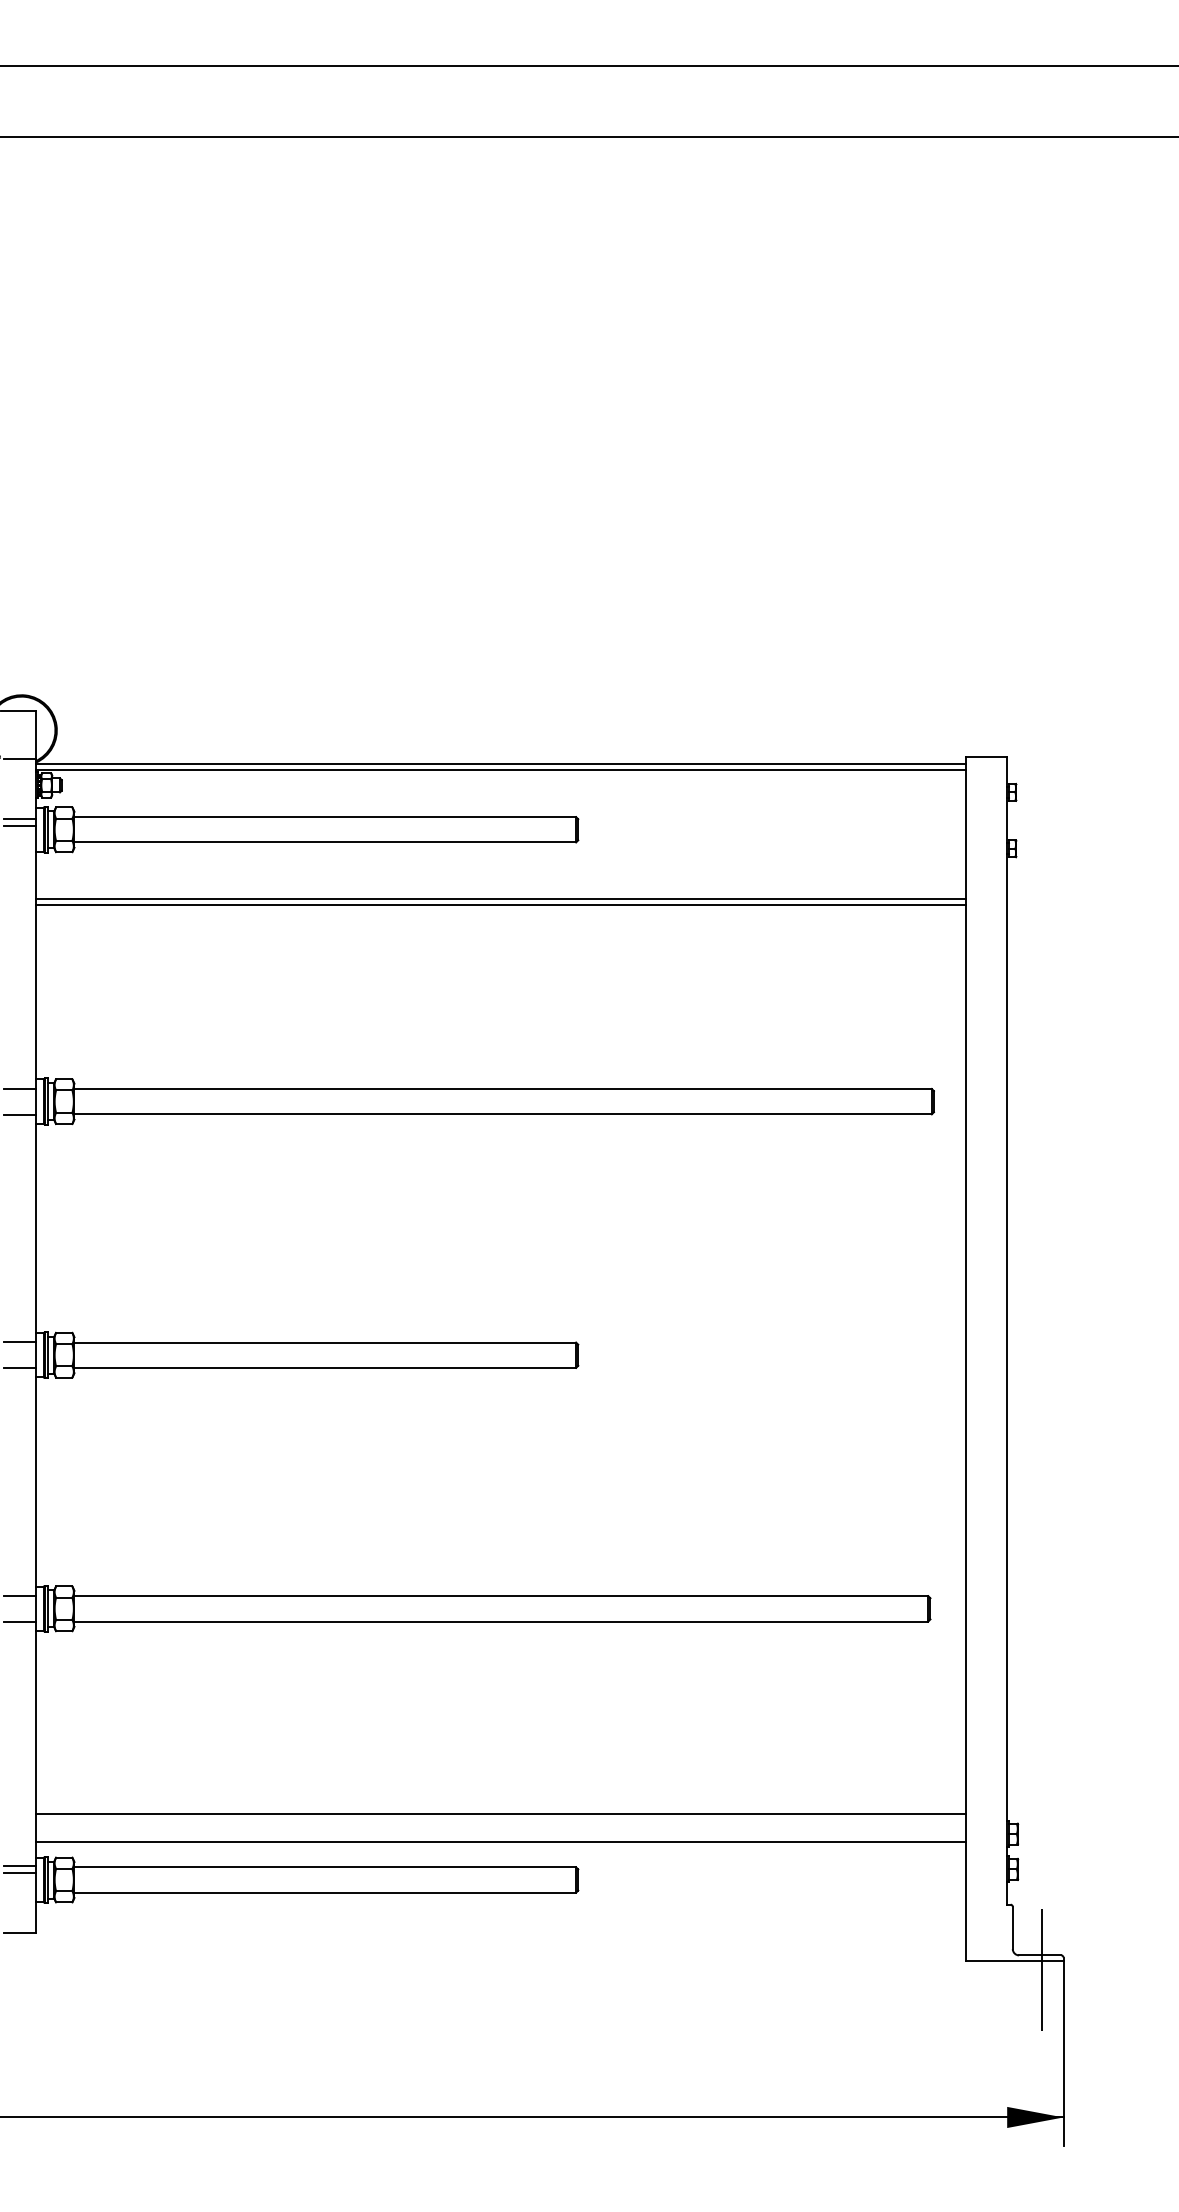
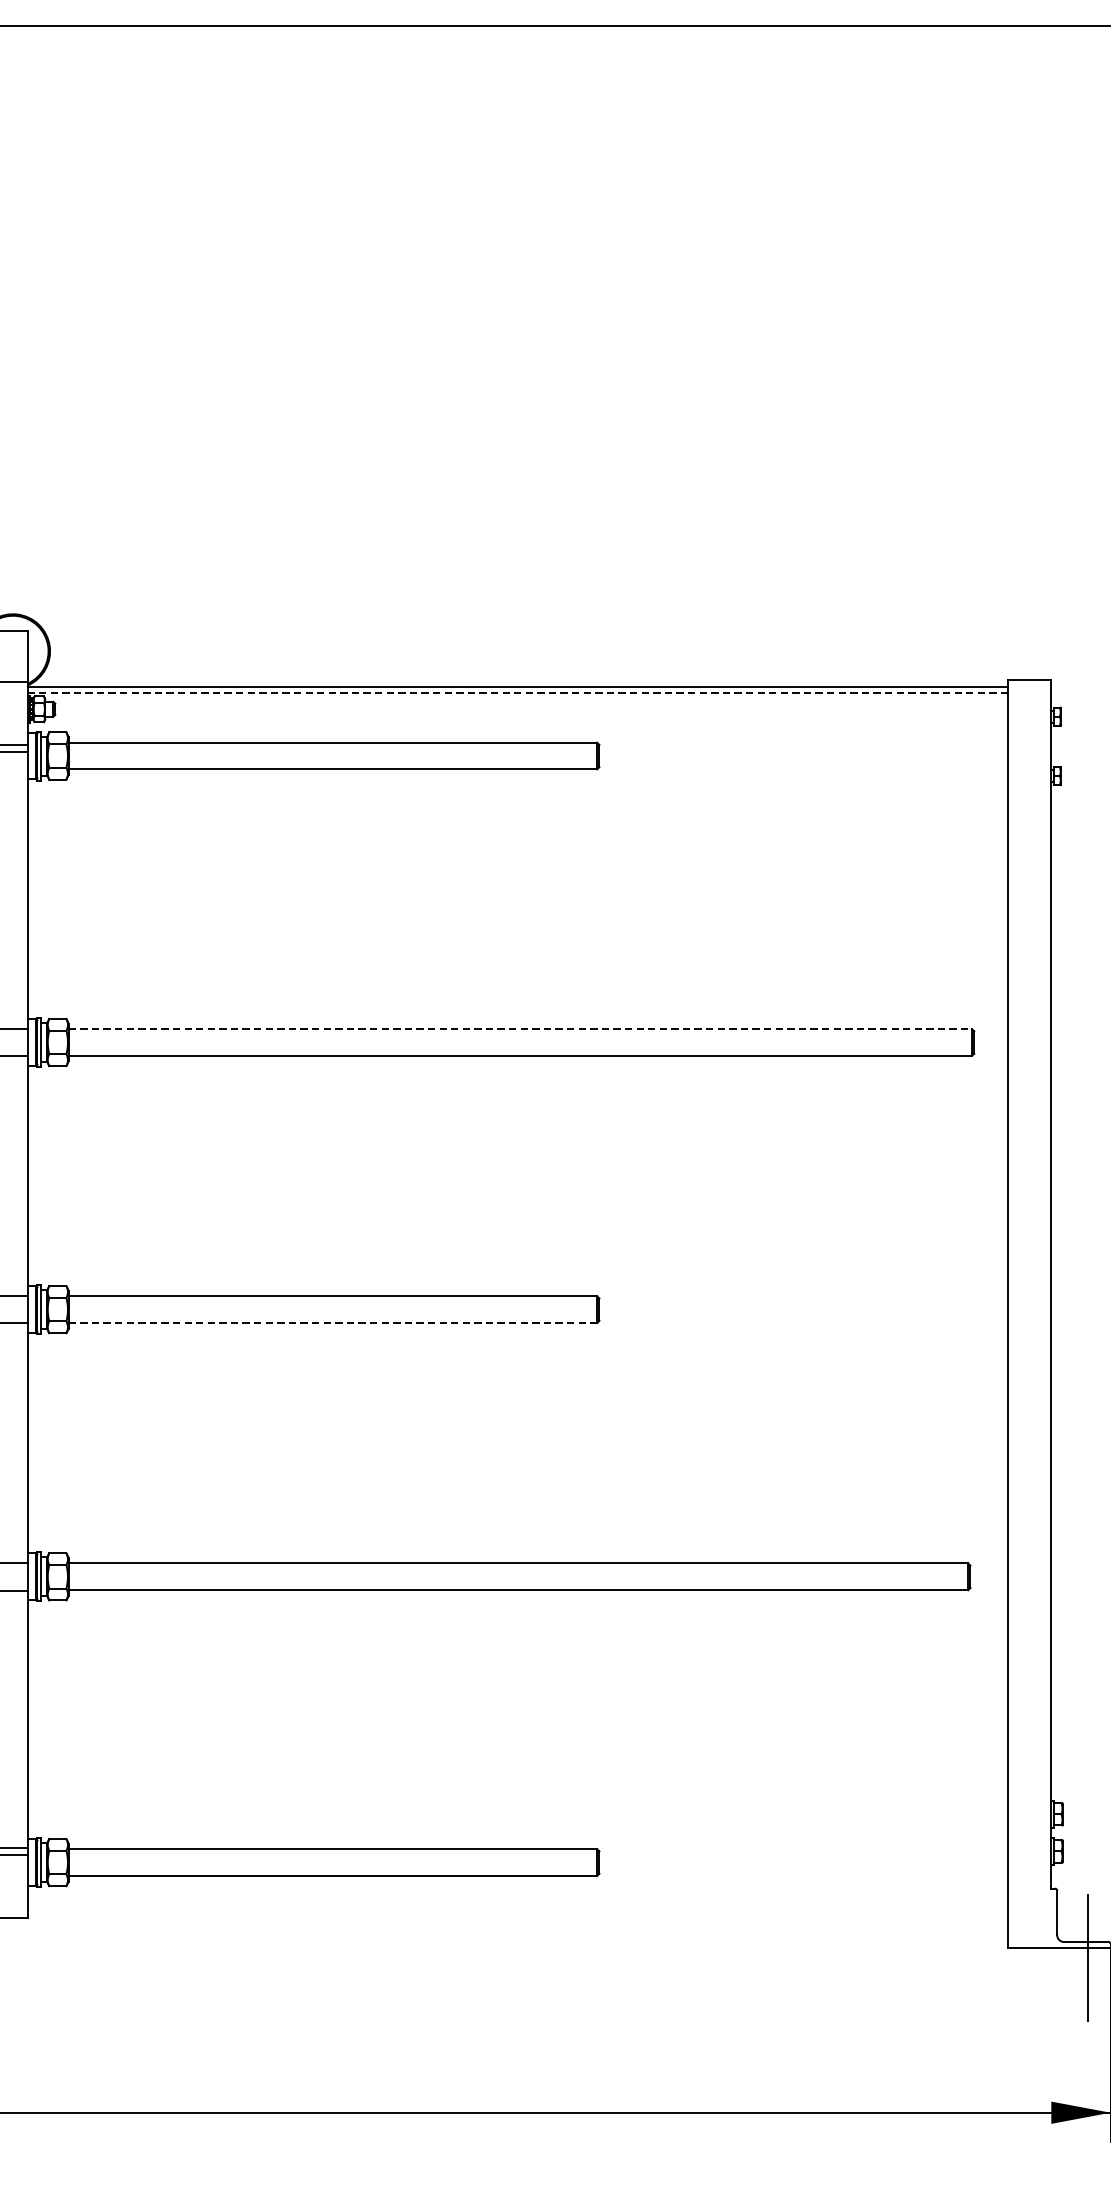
line: (500, 770) -> (517, 693), solid -> dashed
line: (500, 899) -> (517, 829), removed
line: (500, 905) -> (517, 835), removed
line: (503, 1088) -> (520, 1028), solid -> dashed
line: (325, 1367) -> (333, 1322), solid -> dashed
line: (500, 1813) -> (517, 1792), removed
line: (500, 1841) -> (517, 1821), removed

